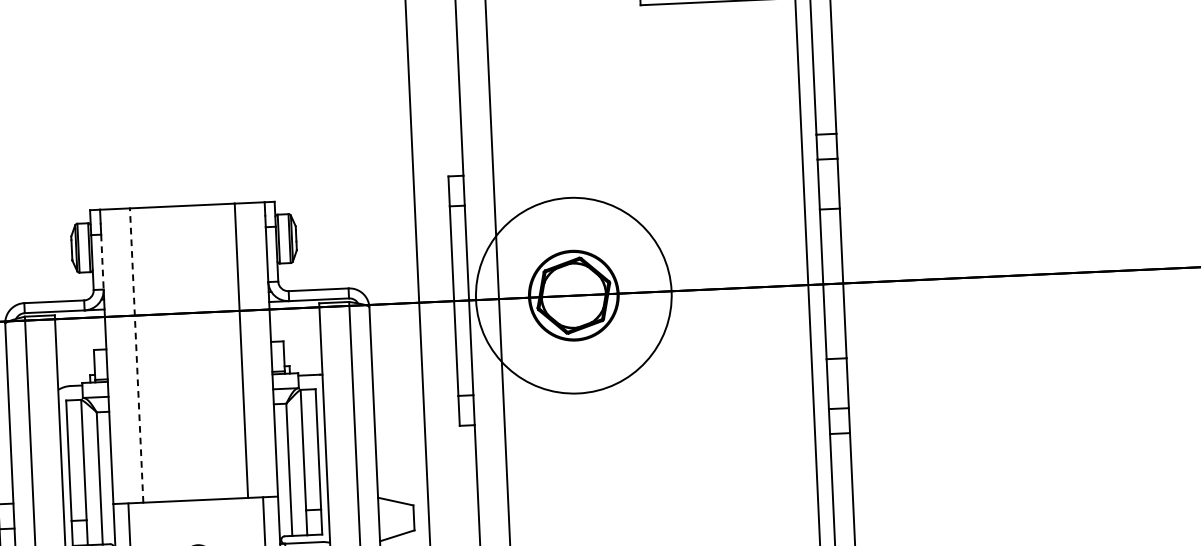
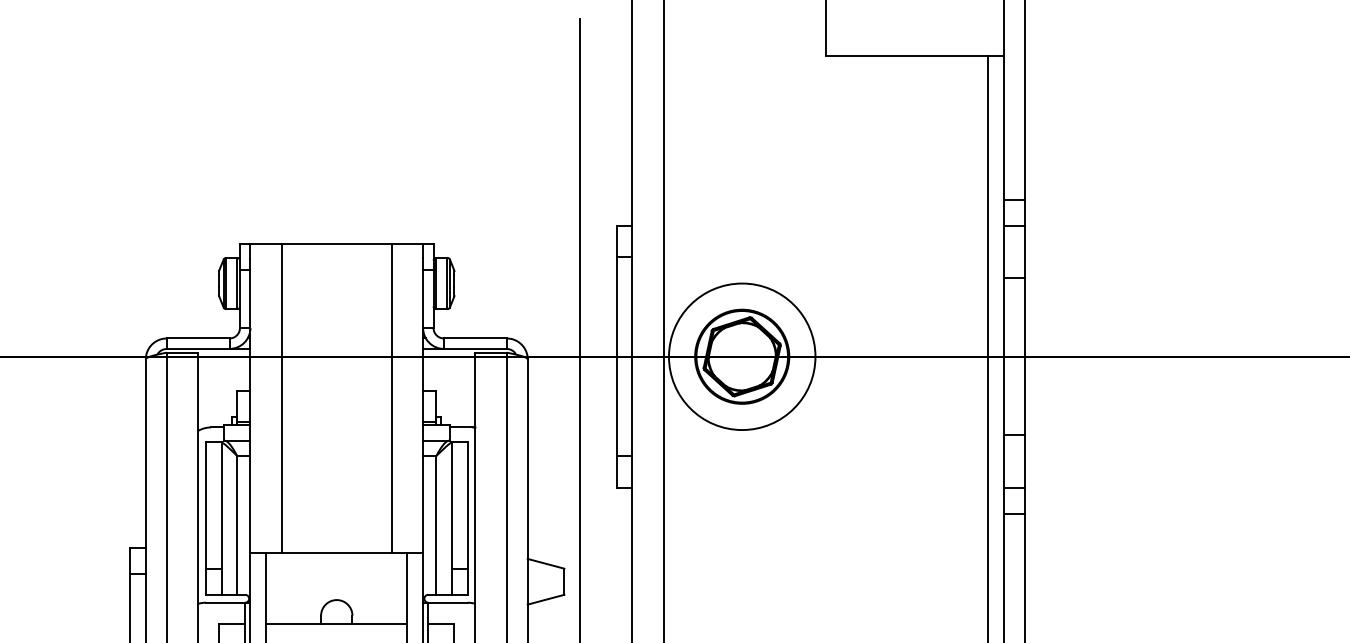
line: (102, 262) -> (250, 299), dashed -> solid
circle: (573, 295) -> (741, 356), size x0.71
line: (136, 355) -> (281, 398), dashed -> solid

